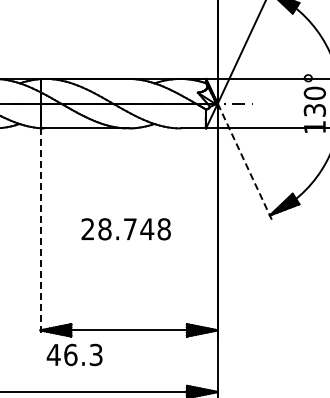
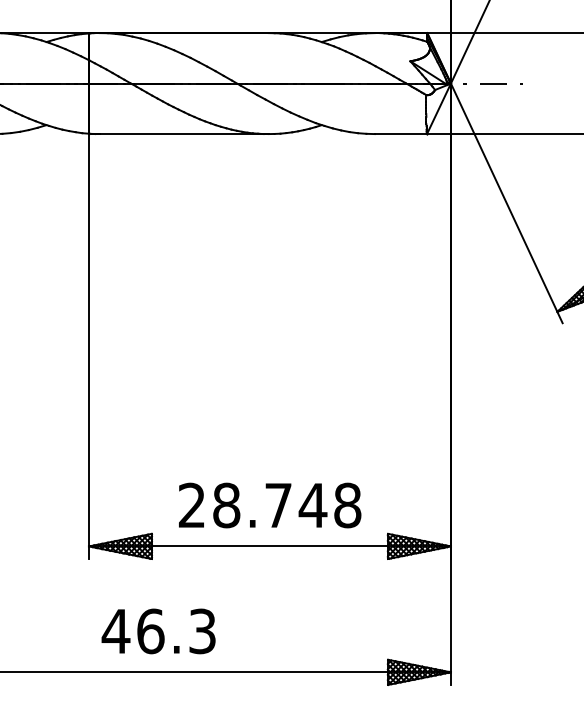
line: (245, 162) -> (507, 203), dashed -> solid
text: (125, 229) -> (268, 505), moved
line: (40, 232) -> (88, 346), dashed -> solid
text: (74, 354) -> (158, 630), moved

